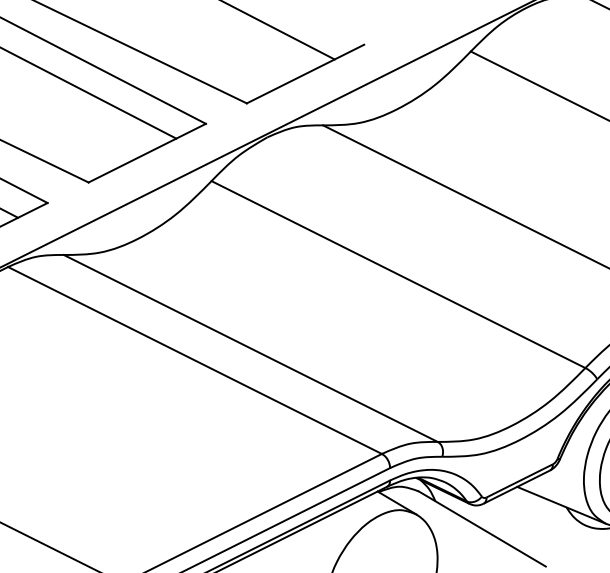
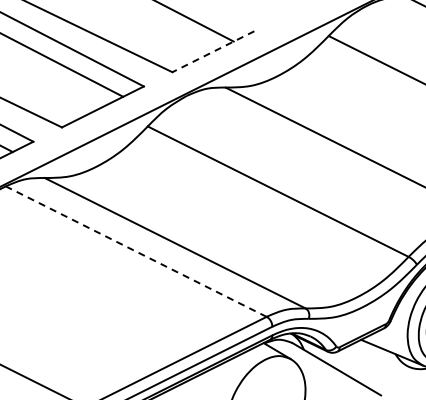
line: (305, 73) -> (213, 51), solid -> dashed
line: (195, 360) -> (136, 251), solid -> dashed

